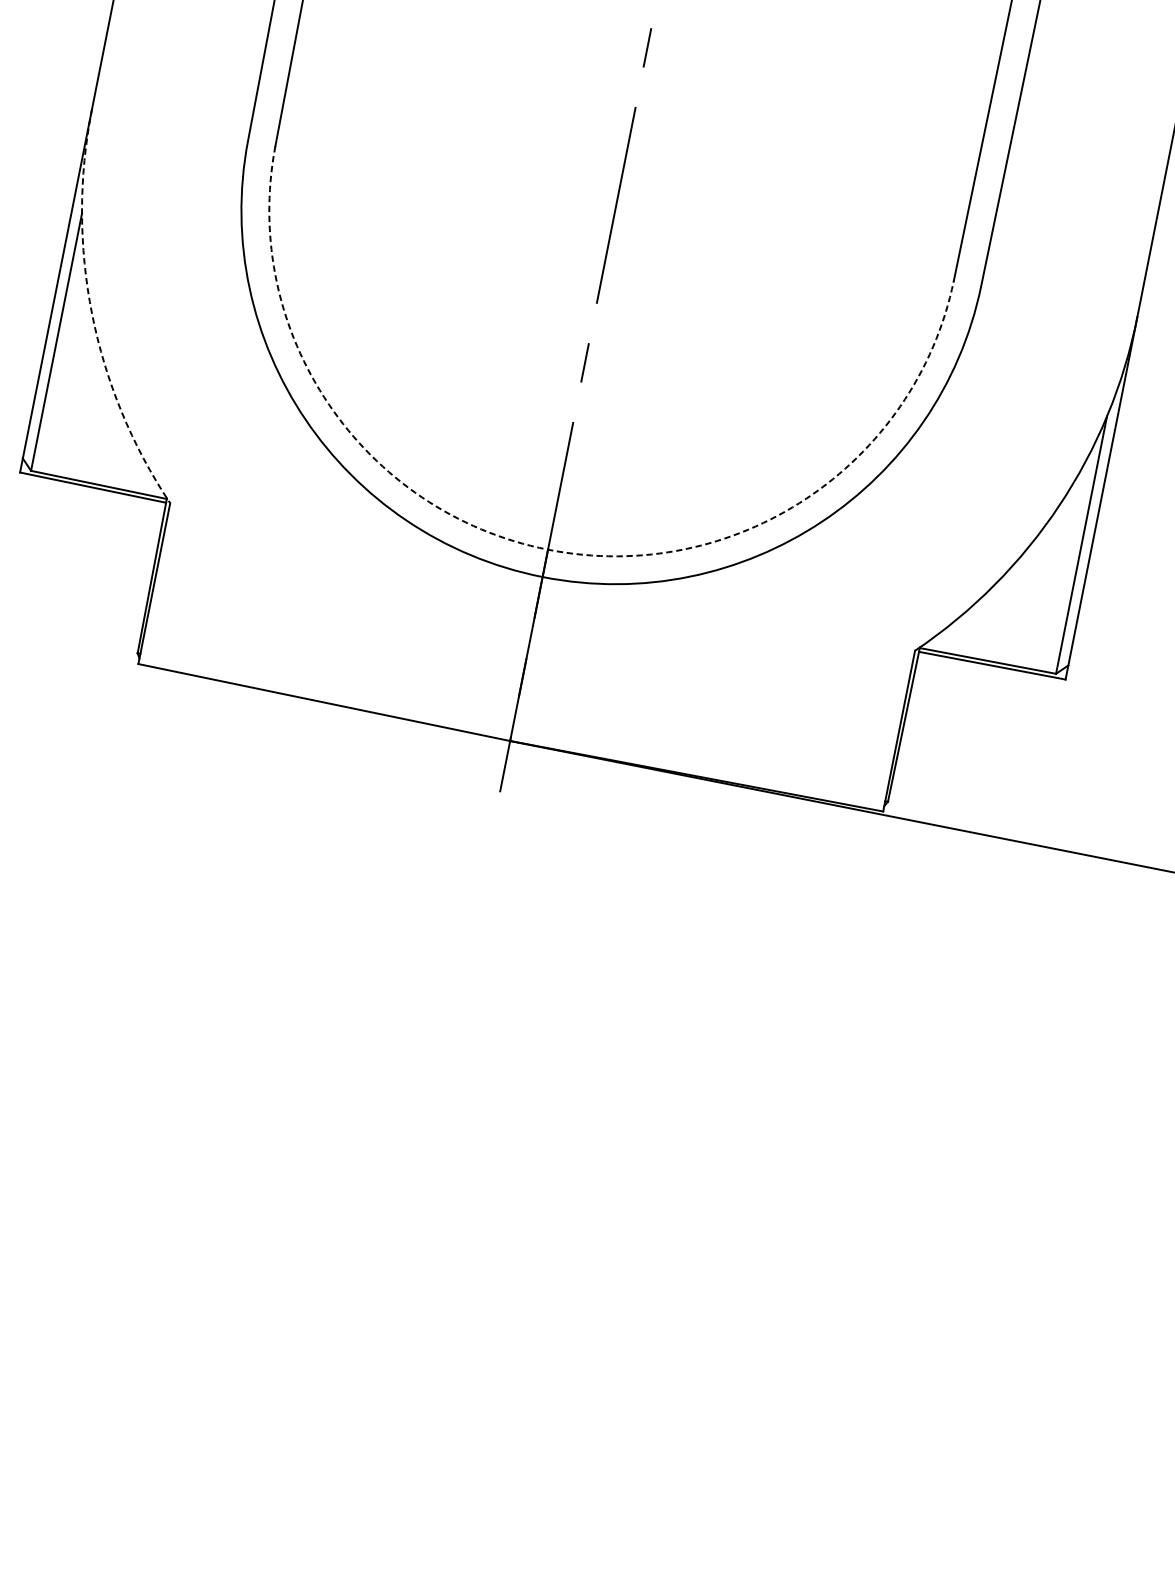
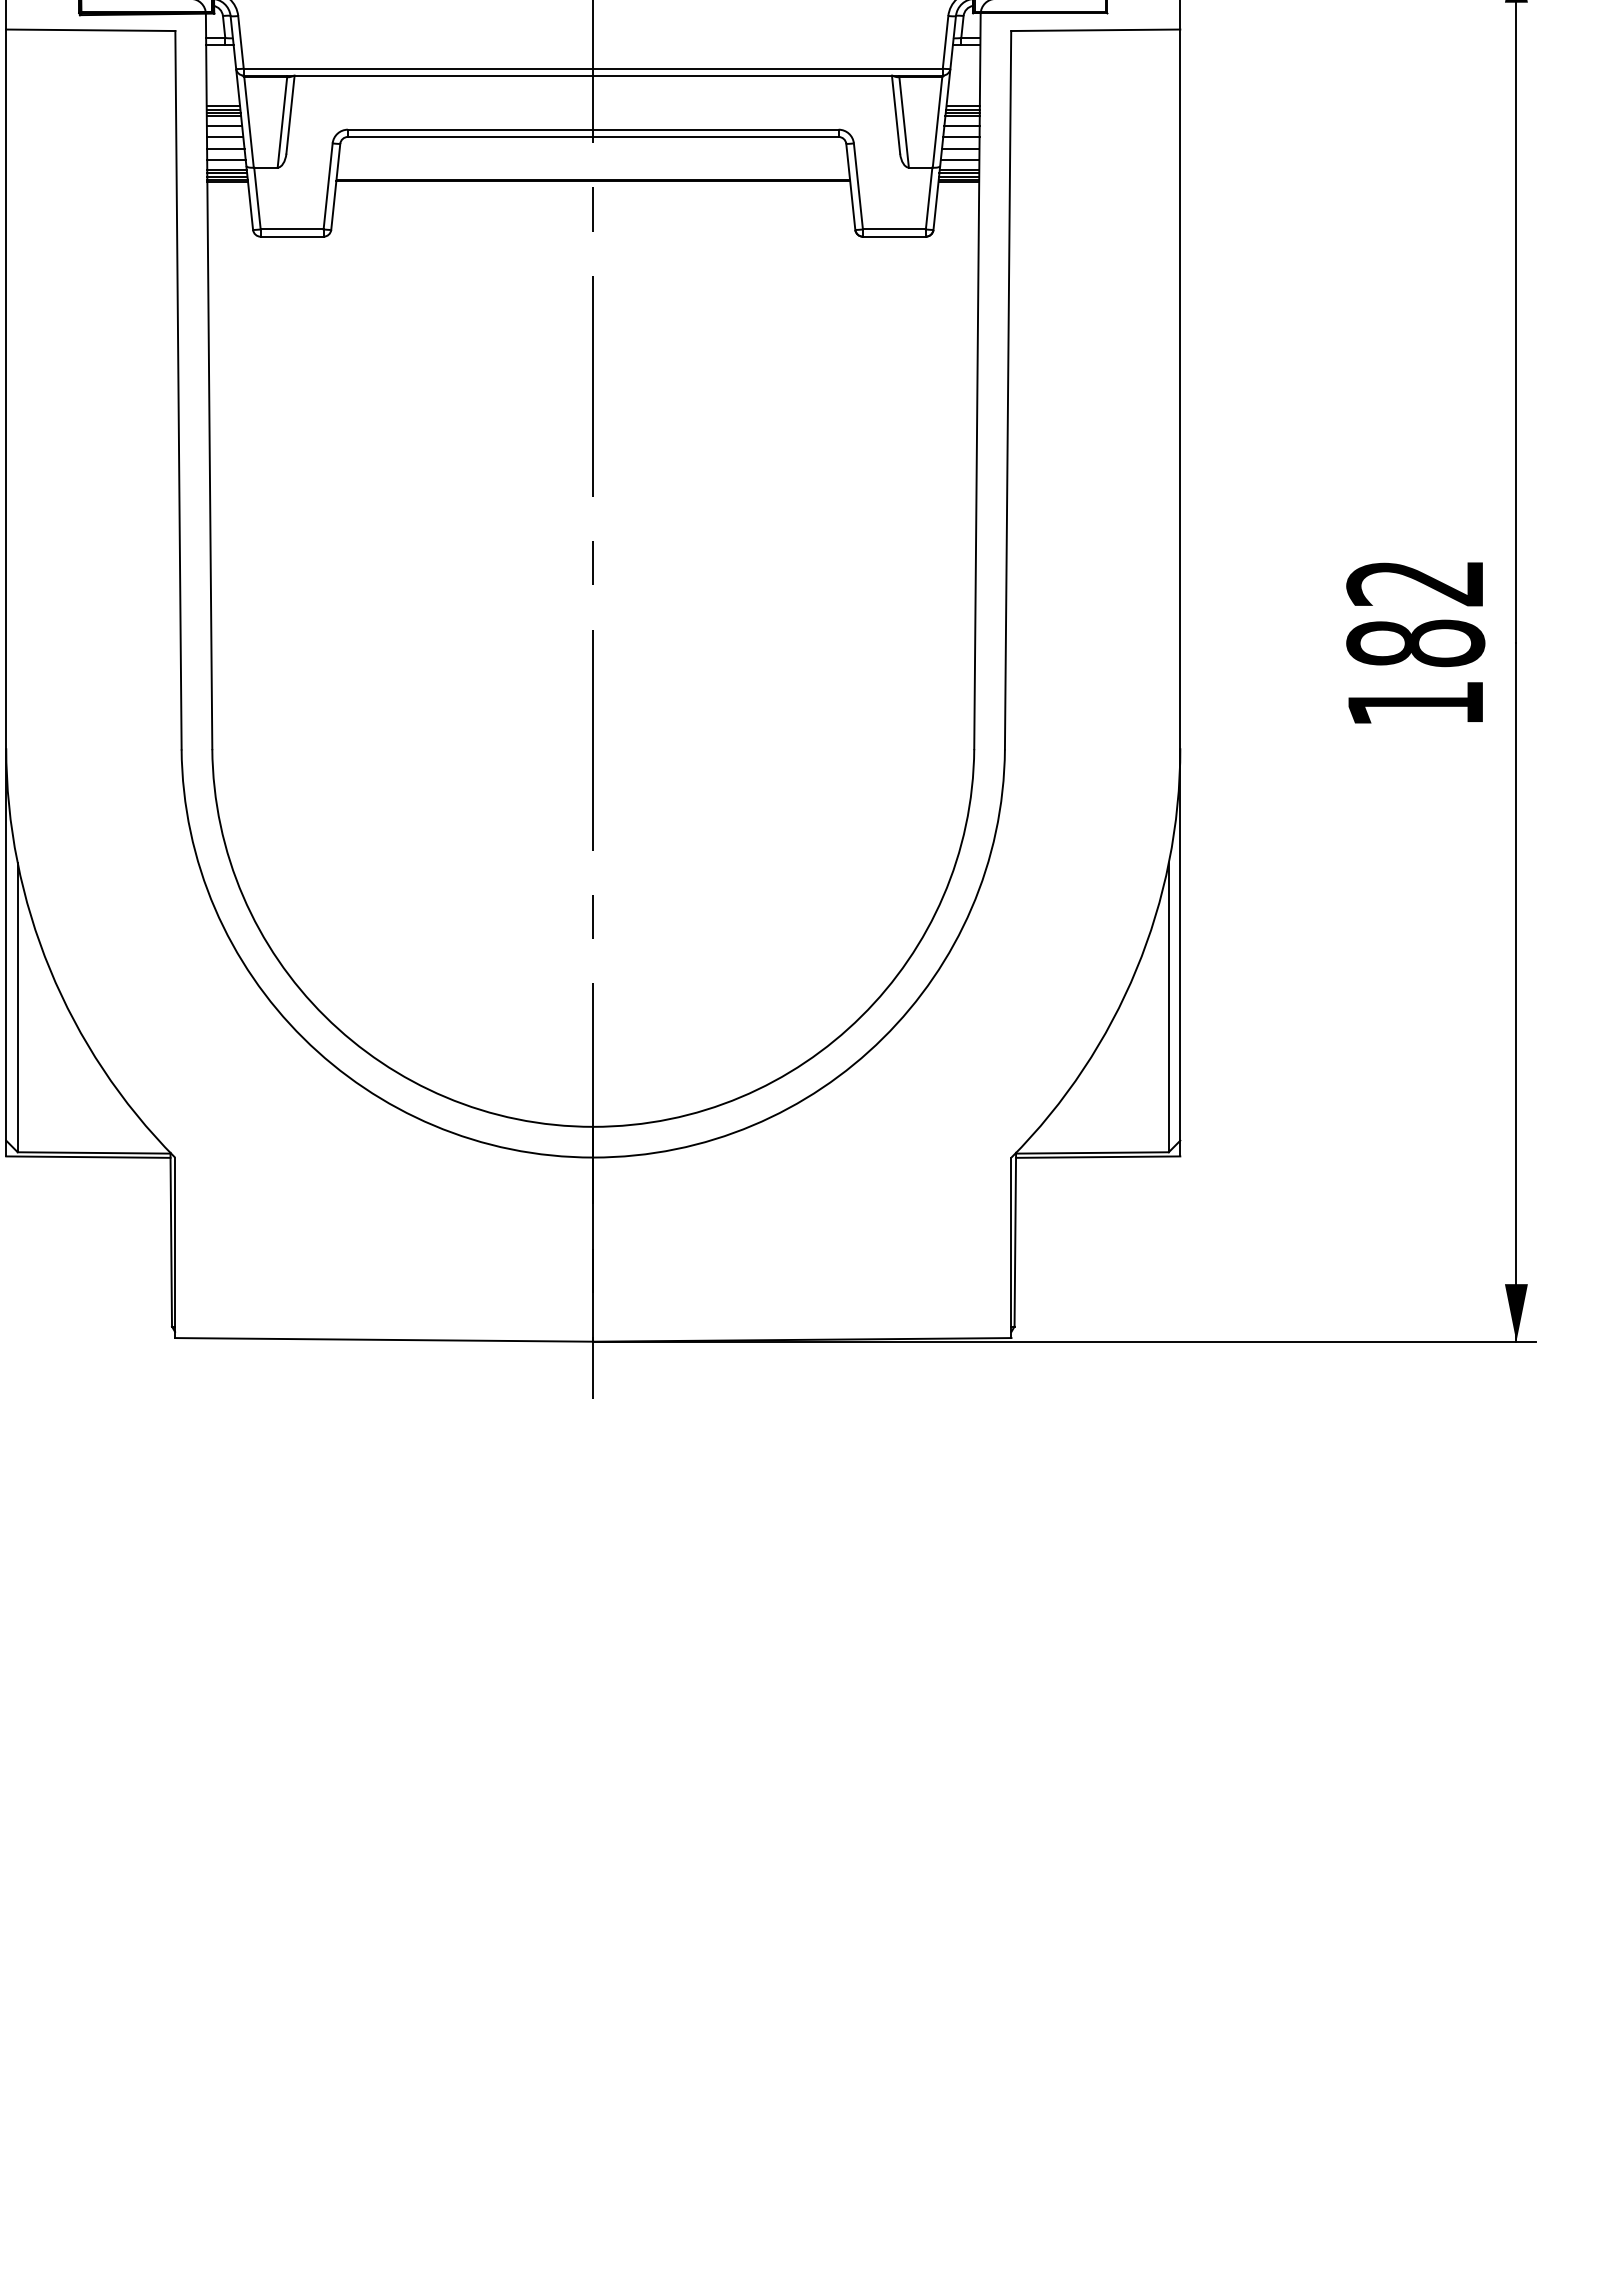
arc: (92, 313) -> (50, 969), dashed -> solid
arc: (548, 549) -> (593, 1126), dashed -> solid

